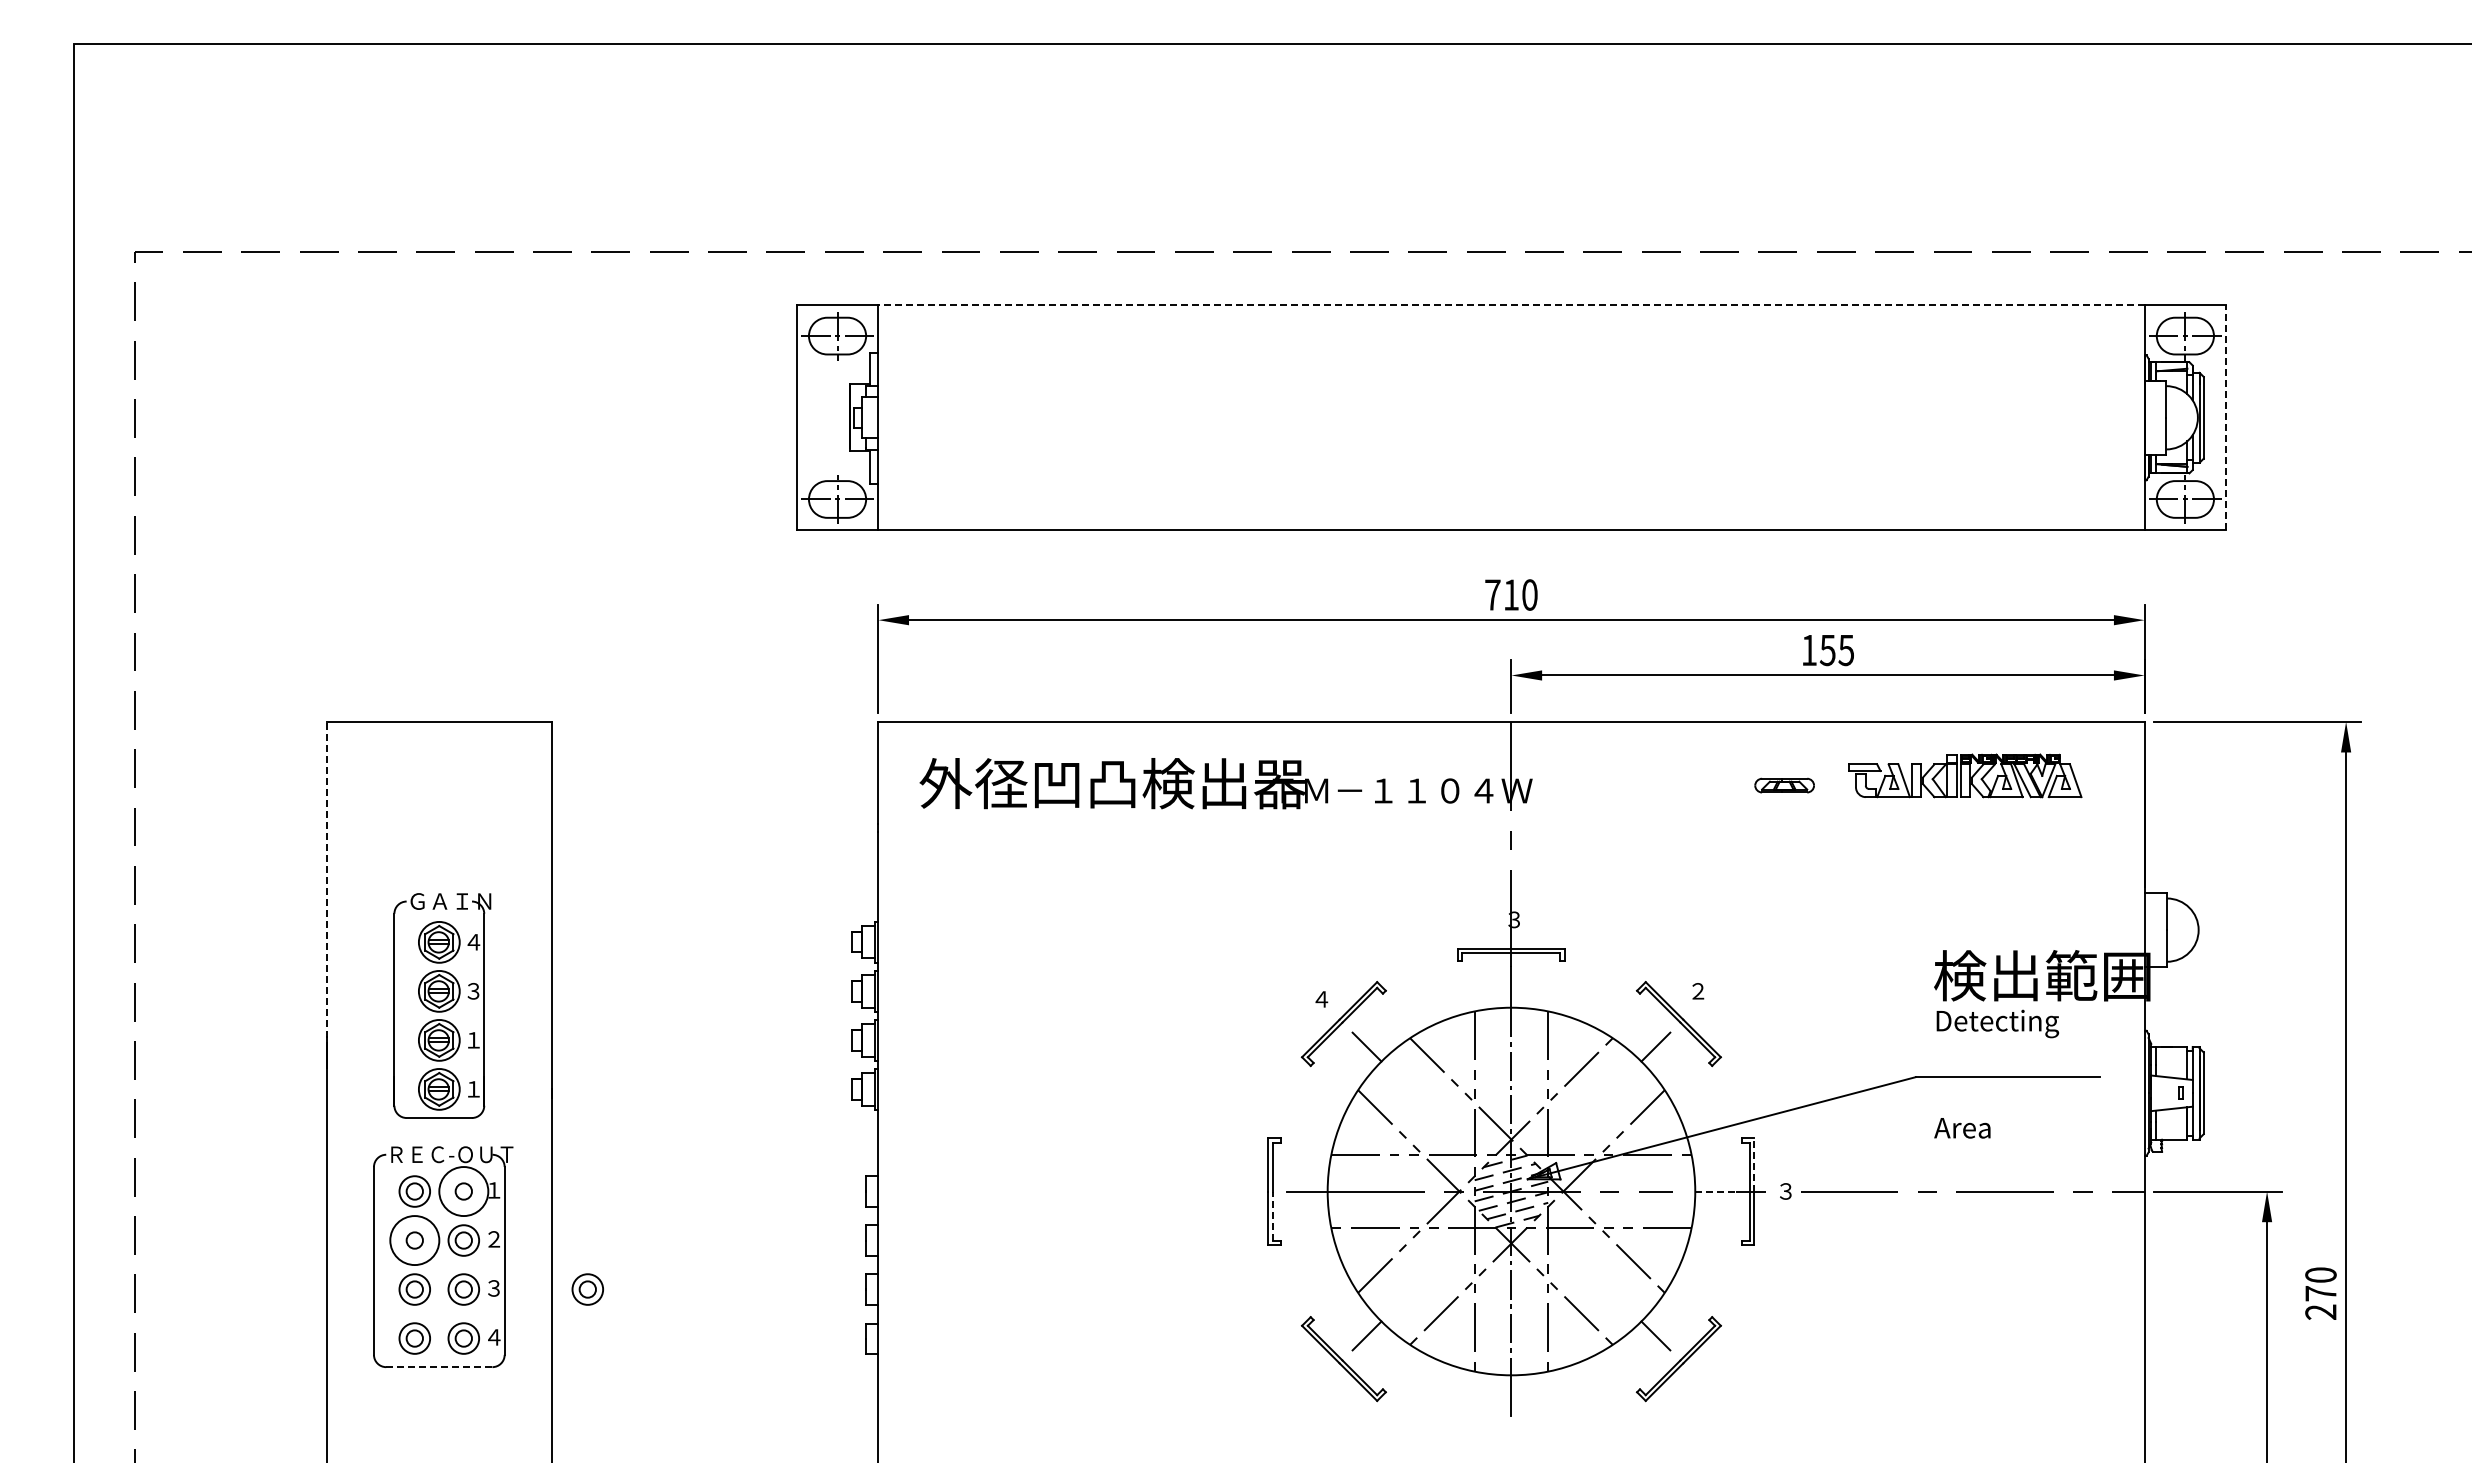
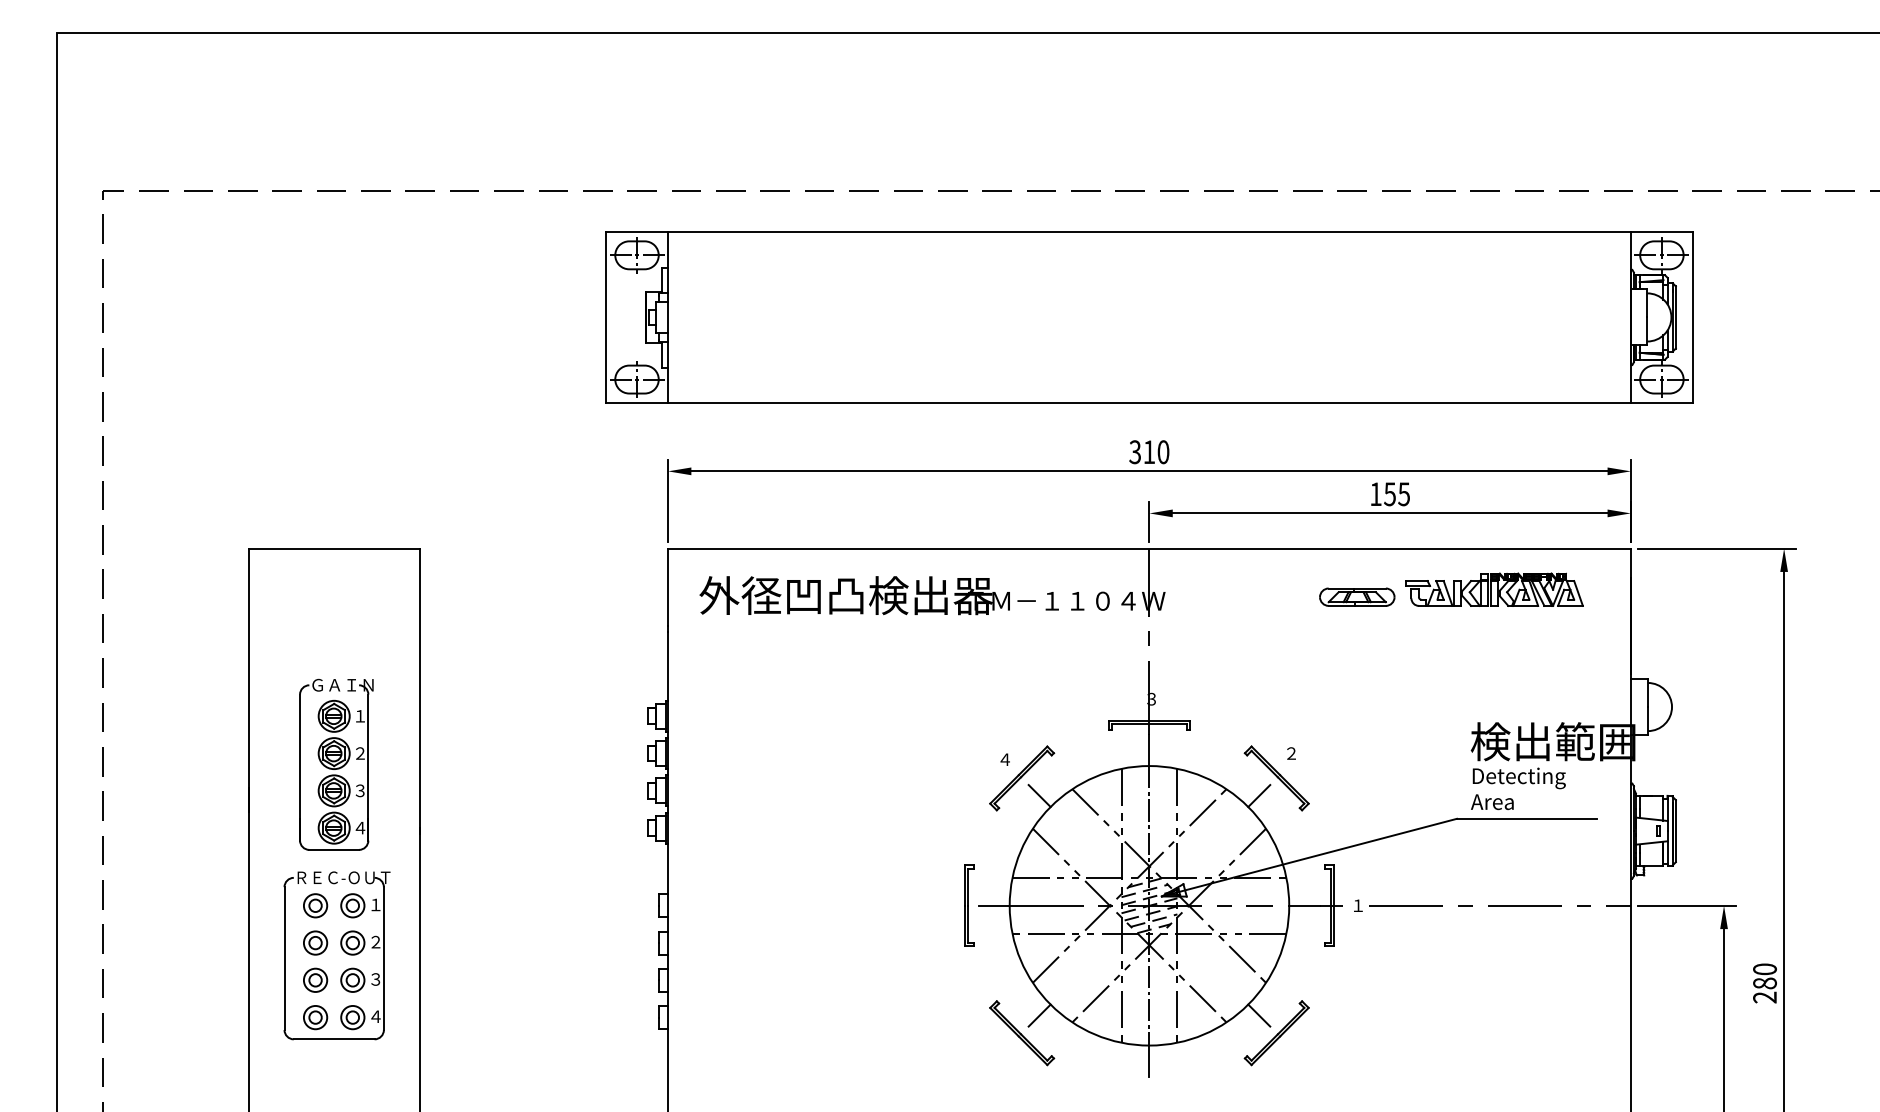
line: (1510, 305) -> (1148, 232), dashed -> solid
line: (2226, 417) -> (1693, 317), dashed -> solid
text: (1492, 594) -> (1135, 451), 710 -> 310
part: (1784, 785) -> (1357, 597), size x1.67
line: (327, 884) -> (249, 672), dashed -> solid
text: (473, 942) -> (360, 716), ４ -> １
text: (473, 991) -> (360, 753), ３ -> ２
text: (473, 1040) -> (360, 790), １ -> ３
text: (473, 1089) -> (360, 828), １ -> ４
text: (1962, 1128) -> (1492, 802), moved
line: (1754, 1164) -> (1334, 885), dashed -> solid
circle: (463, 1191) -> (352, 905), size x0.62
line: (1716, 1191) -> (1305, 905), dashed -> solid
text: (1785, 1191) -> (1357, 905), ３ -> １
line: (1272, 1216) -> (967, 924), dashed -> solid
circle: (414, 1240) -> (315, 943), size x0.62
part: (587, 1289) -> (446, 980), removed
text: (2320, 1293) -> (1764, 983), 270 -> 280
line: (438, 1367) -> (333, 1039), dashed -> solid

